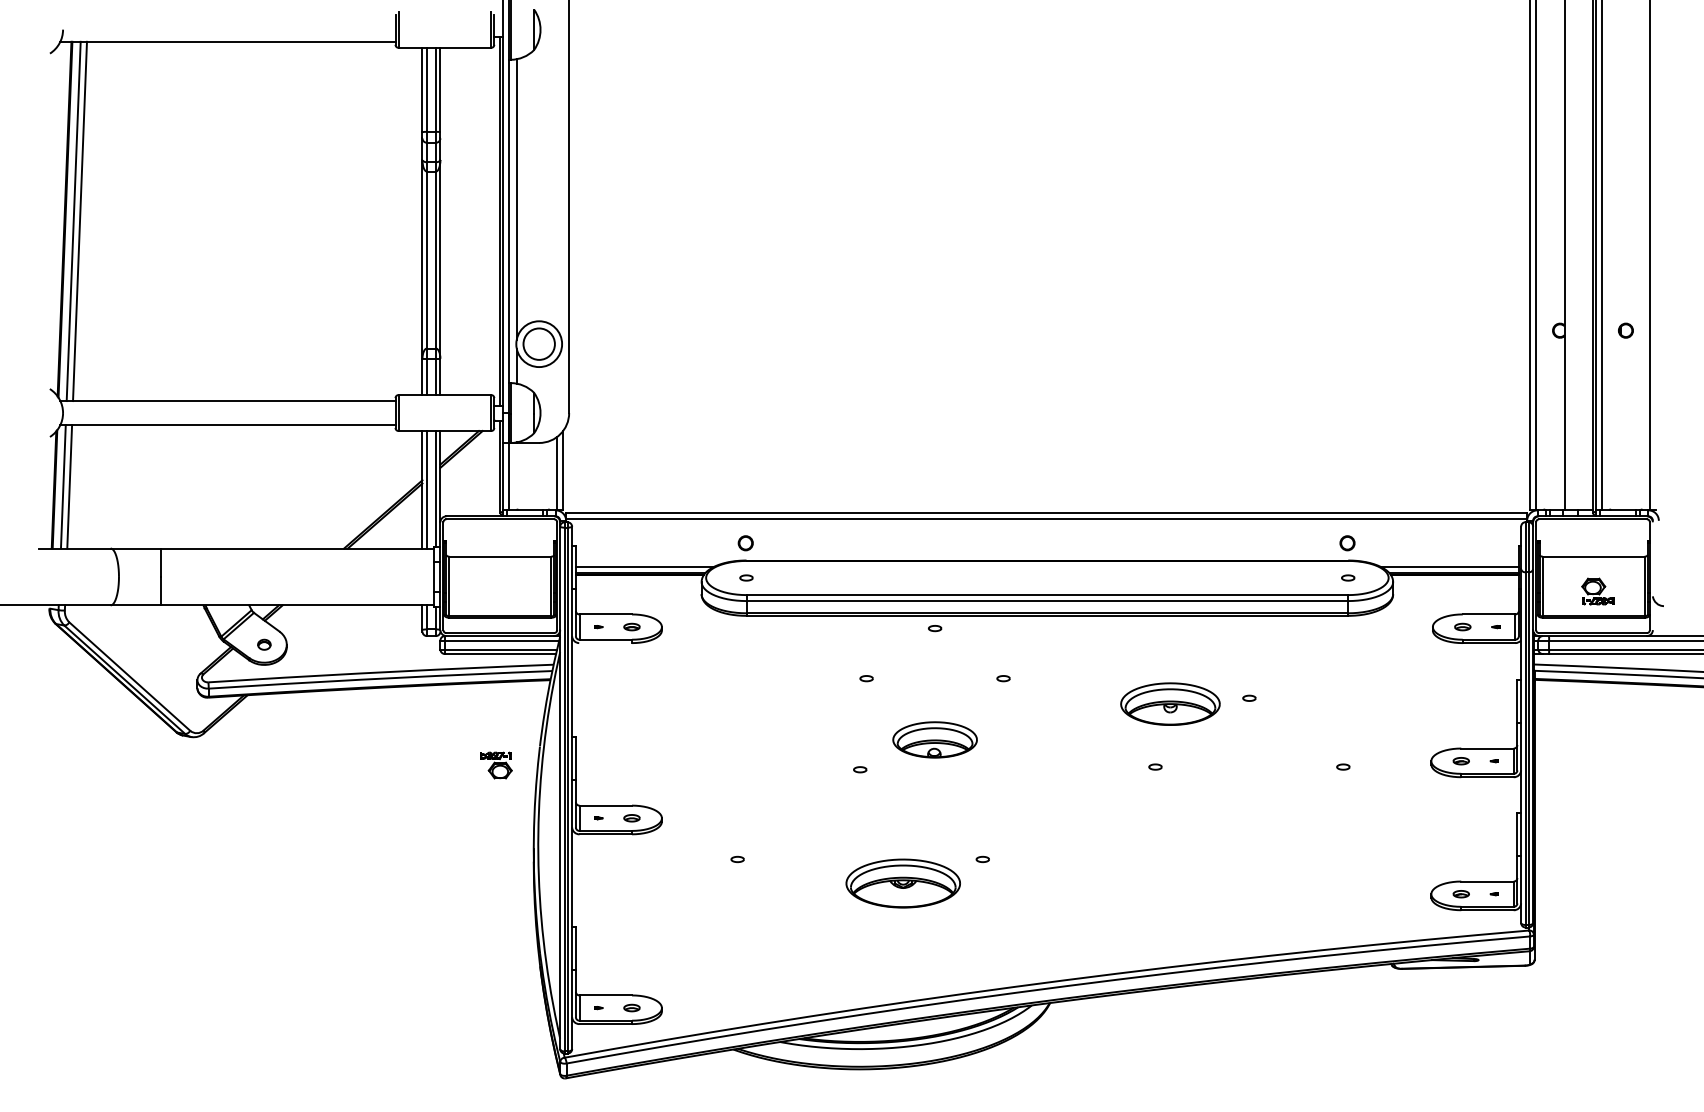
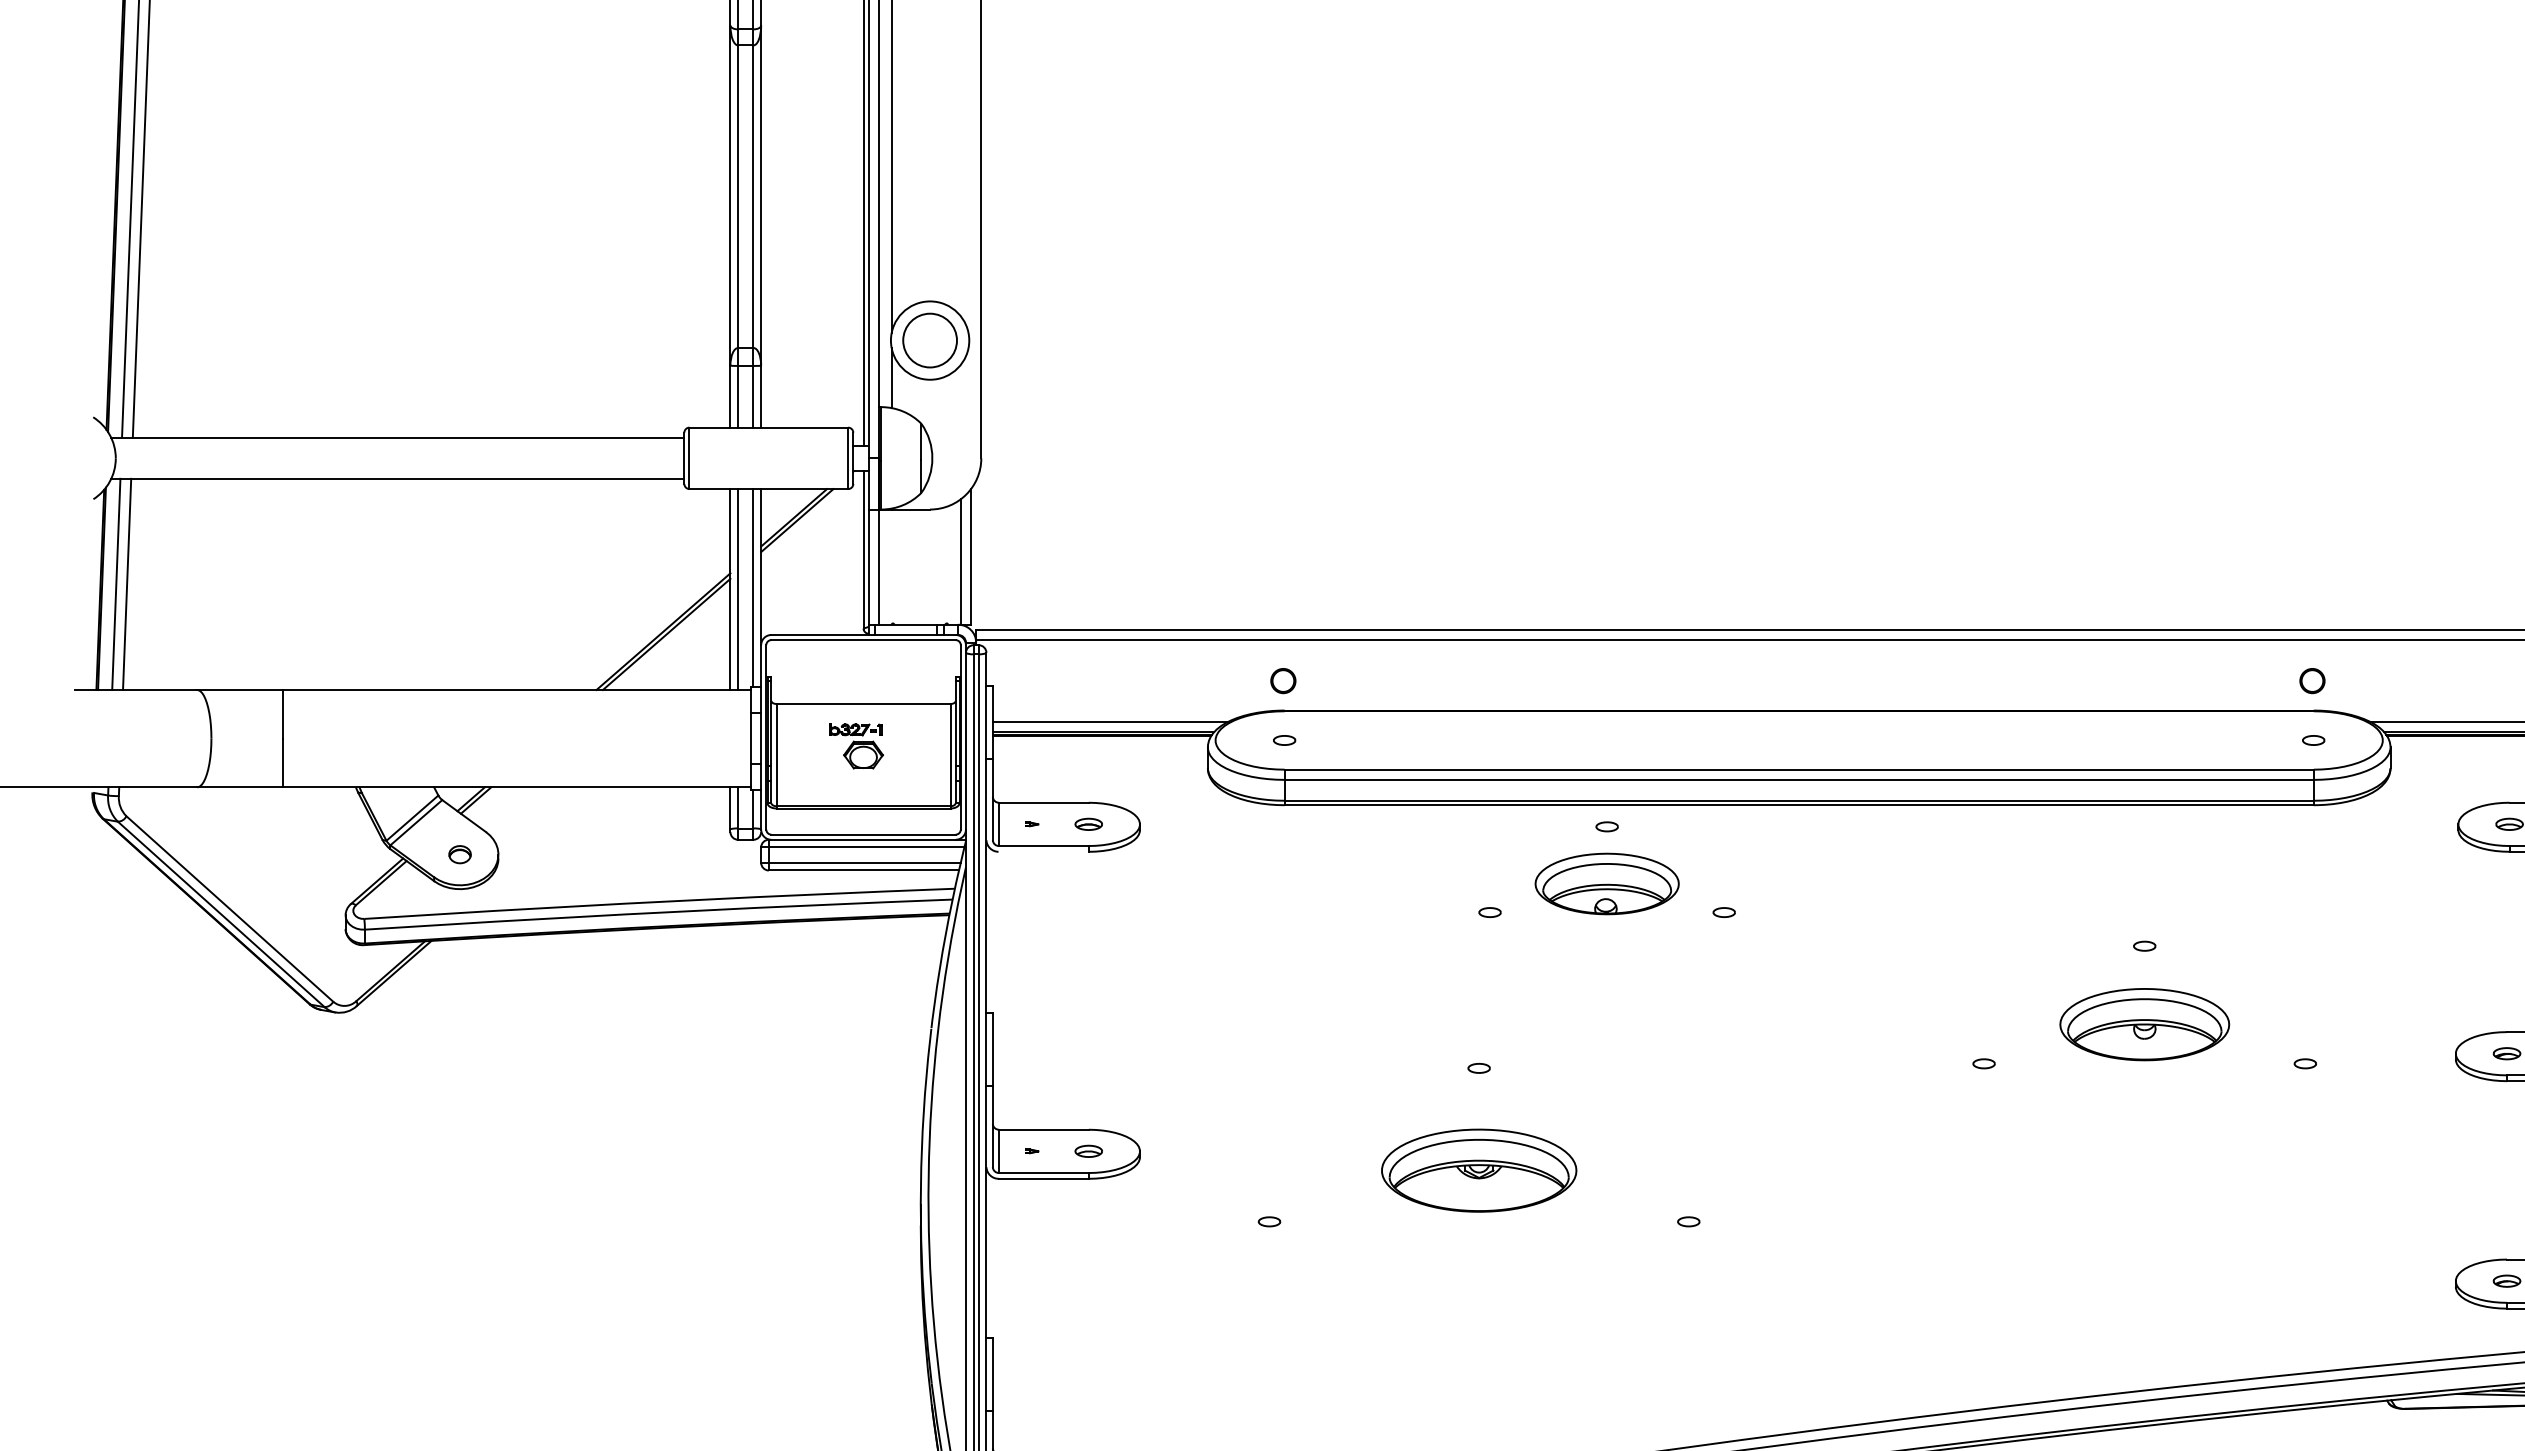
part: (1170, 703) -> (2144, 1023), moved
part: (934, 739) -> (1606, 883), moved
part: (496, 765) -> (857, 746), moved
part: (902, 883) -> (1477, 1170), moved

